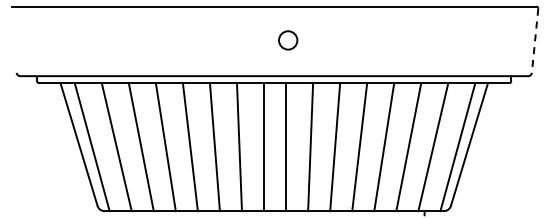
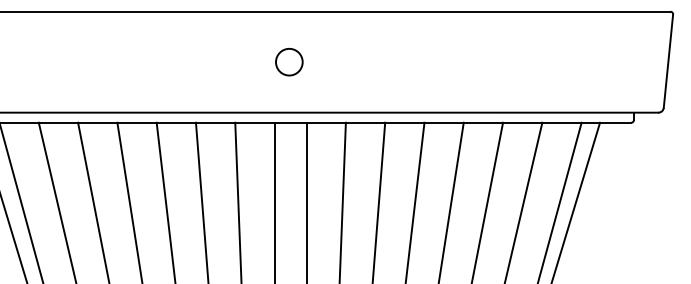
circle: (288, 40) -> (289, 62), moved
line: (535, 41) -> (669, 62), dashed -> solid

